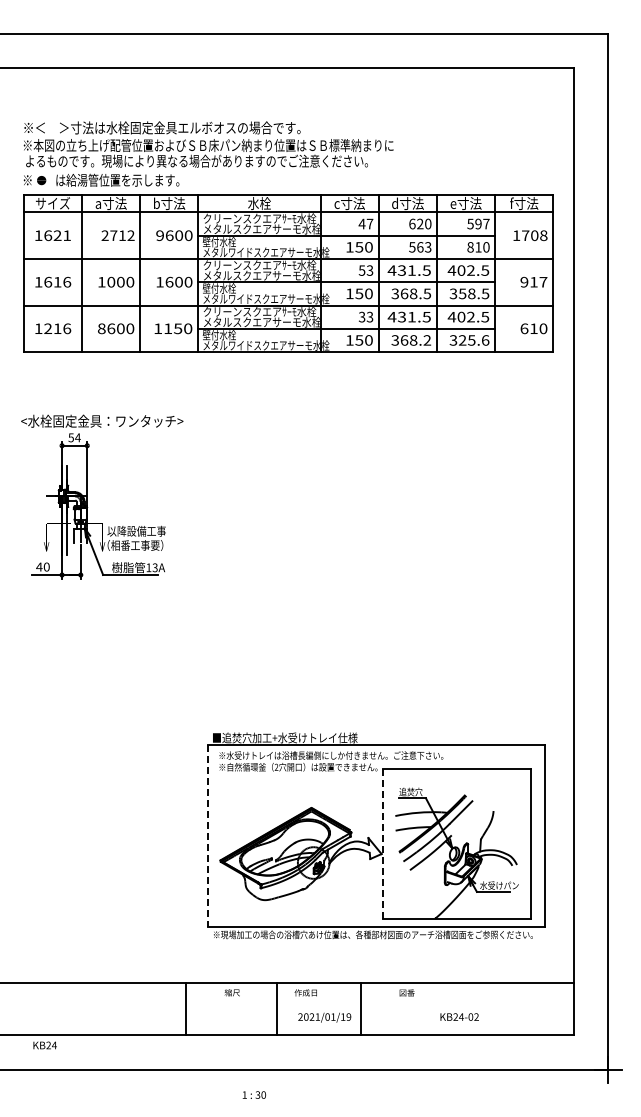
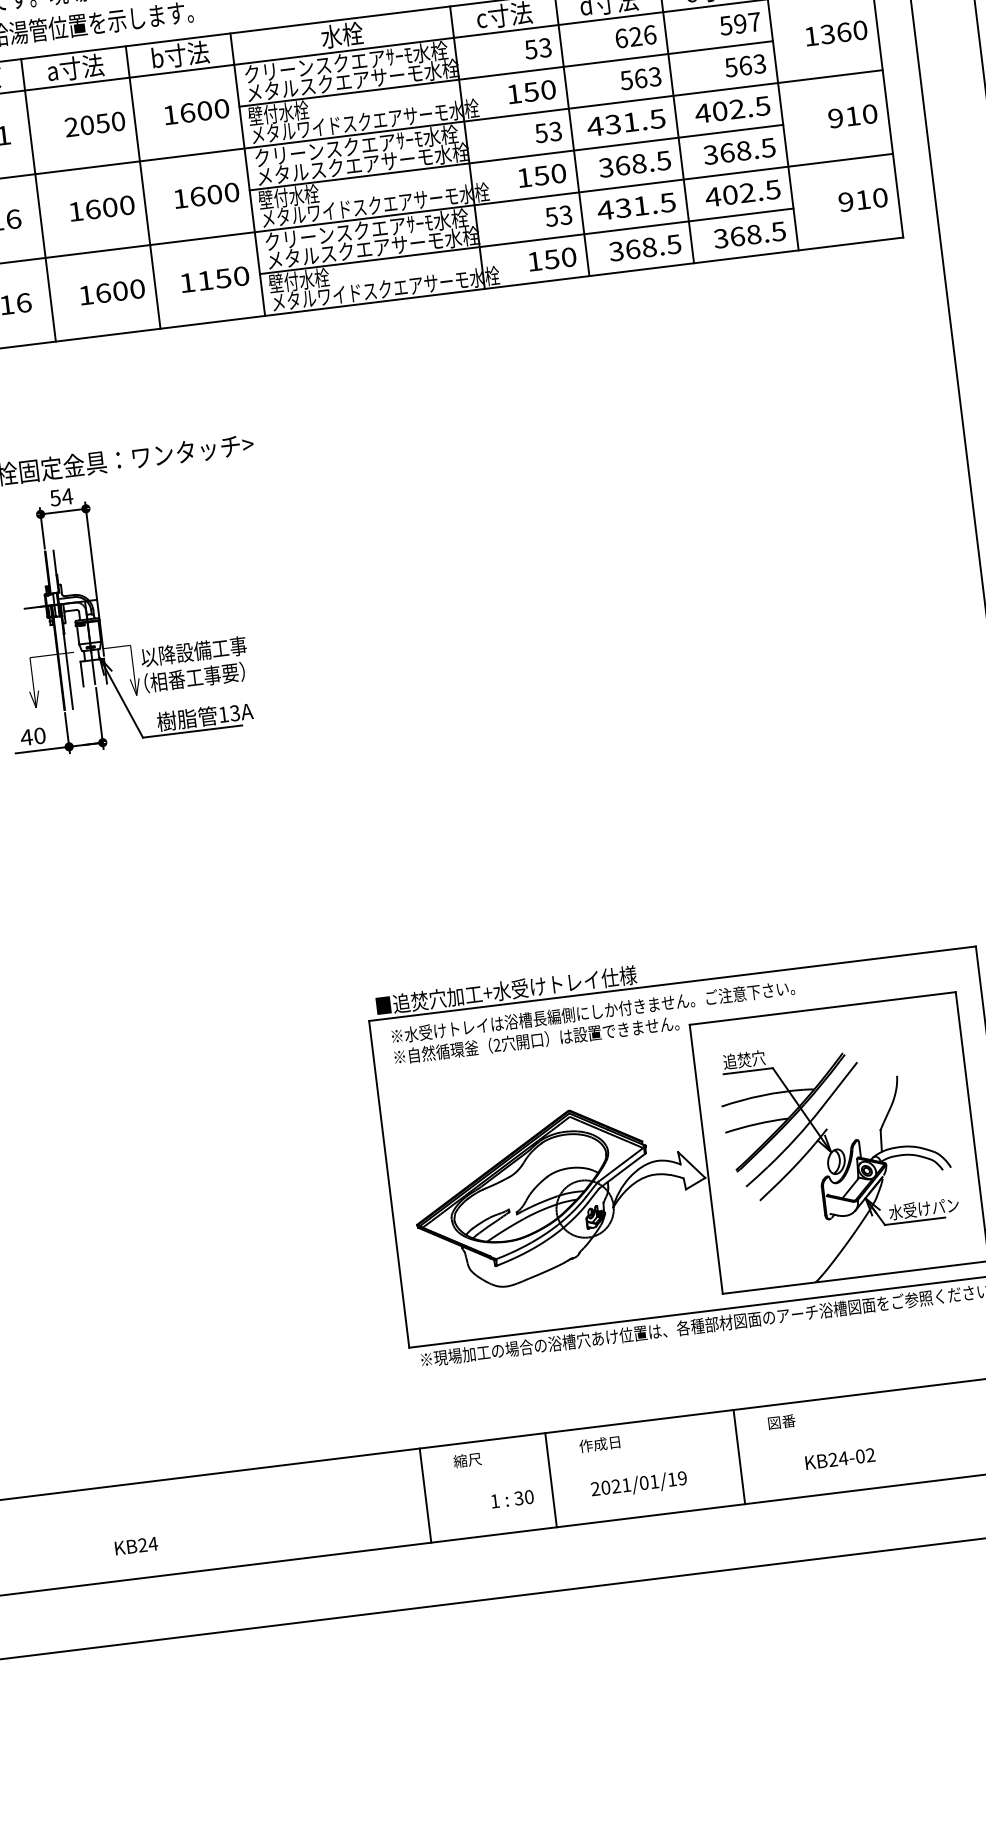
text: (365, 223) -> (537, 47), 47 -> 53
text: (428, 223) -> (650, 33), 620 -> 626
text: (122, 235) -> (102, 123), 2712 -> 2050
text: (159, 235) -> (169, 114), 9600 -> 1600
text: (534, 235) -> (843, 32), 1708 -> 1360
text: (478, 247) -> (745, 66), 810 -> 563
text: (111, 281) -> (93, 208), 1000 -> 1600
text: (543, 281) -> (869, 112), 917 -> 910
text: (462, 293) -> (726, 152), 358.5 -> 368.5
text: (362, 316) -> (552, 215), 33 -> 53
text: (101, 328) -> (85, 294), 8600 -> 1600
text: (524, 328) -> (846, 201), 610 -> 910
text: (427, 340) -> (674, 244), 368.2 -> 368.5
text: (474, 340) -> (758, 234), 325.6 -> 368.5
line: (207, 836) -> (388, 1184), dashed -> solid
line: (383, 843) -> (706, 1158), dashed -> solid
line: (185, 1009) -> (424, 1496), moved
line: (360, 1009) -> (739, 1457), moved
text: (459, 1016) -> (839, 1457), moved
text: (44, 1045) -> (135, 1546), moved
text: (253, 1094) -> (510, 1498), moved

